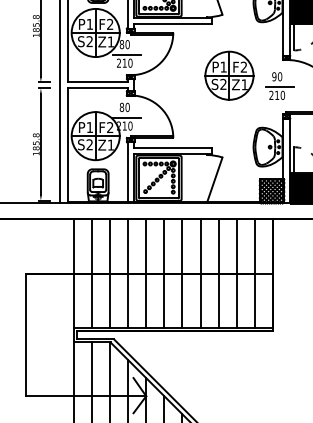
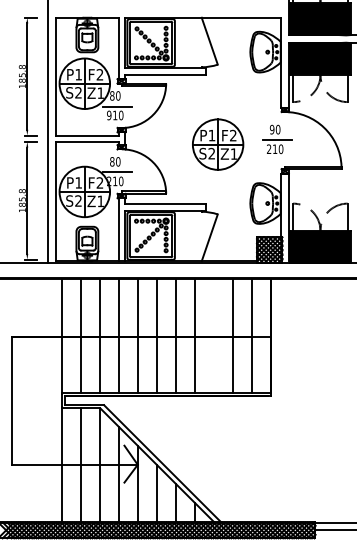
text: (119, 63) -> (109, 115), 210 -> 910
part: (229, 75) -> (218, 144), moved
line: (218, 273) -> (213, 336), removed

